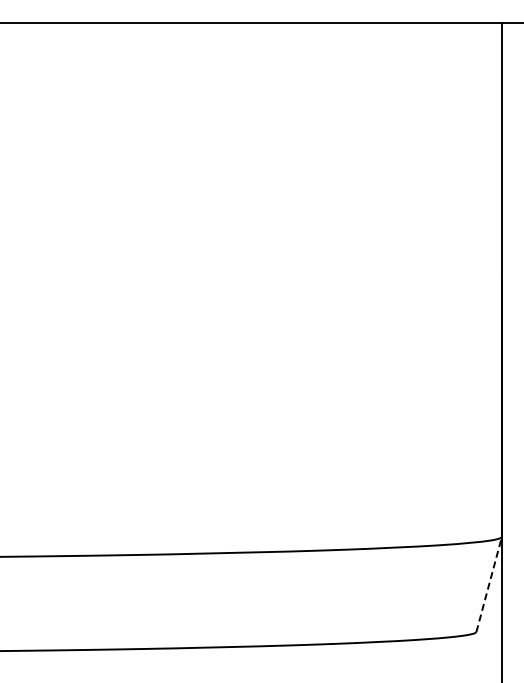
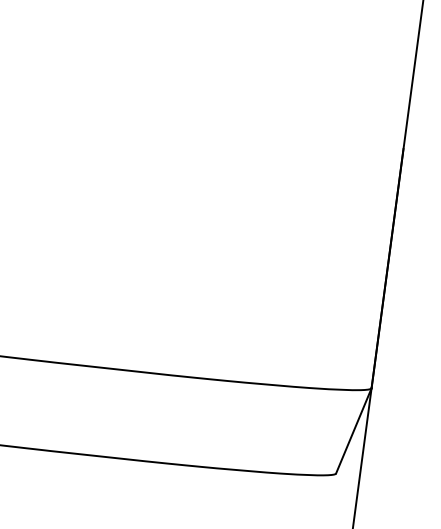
line: (489, 584) -> (354, 430), dashed -> solid

